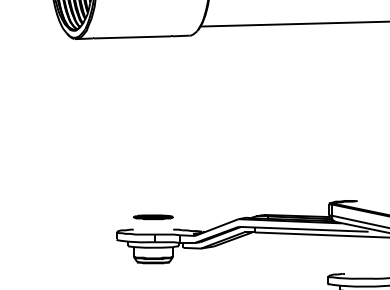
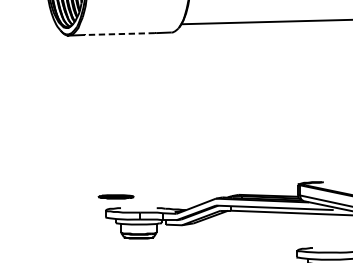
line: (132, 37) -> (119, 34), solid -> dashed
part: (153, 217) -> (116, 197), moved

